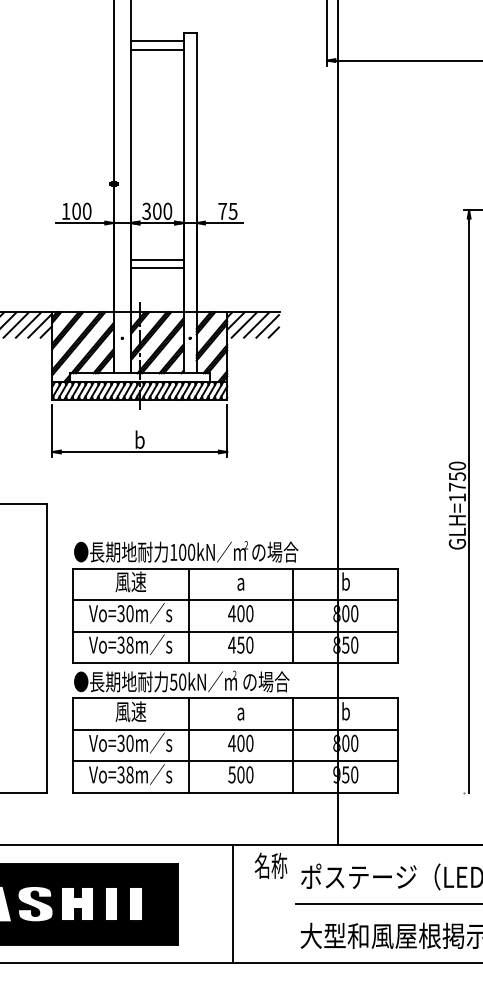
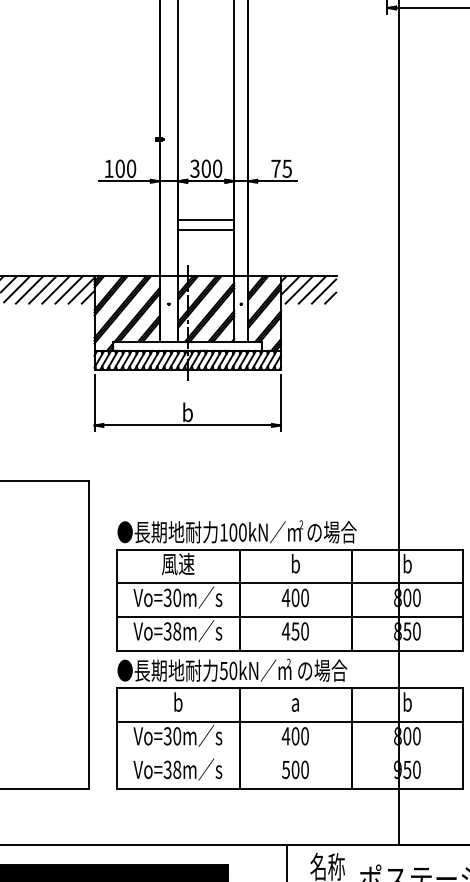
text: (241, 581) -> (296, 563), a -> b
text: (130, 711) -> (177, 702), 風速 -> b
line: (235, 761) -> (289, 755), removed

